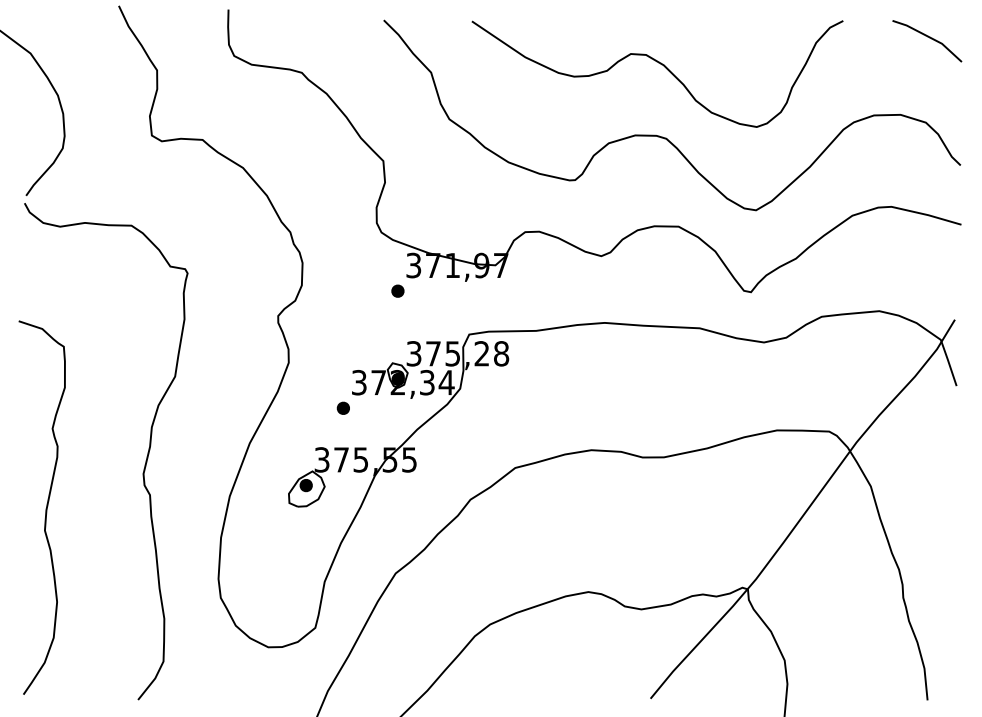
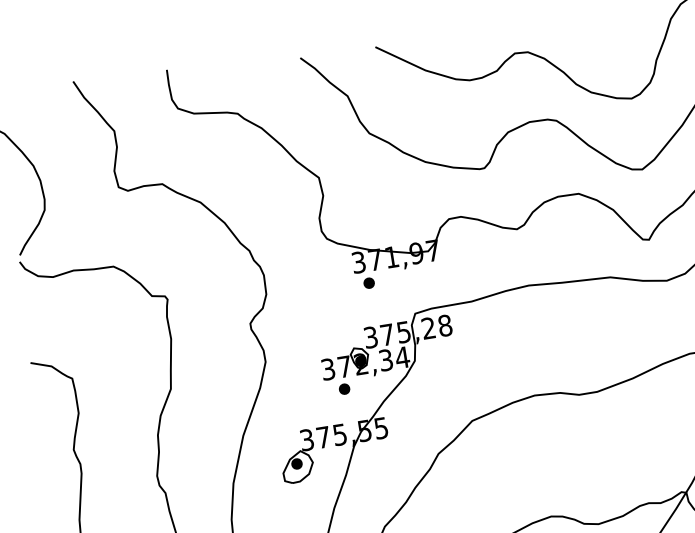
part: (397, 290) -> (368, 282), moved
part: (342, 407) -> (343, 388), moved

